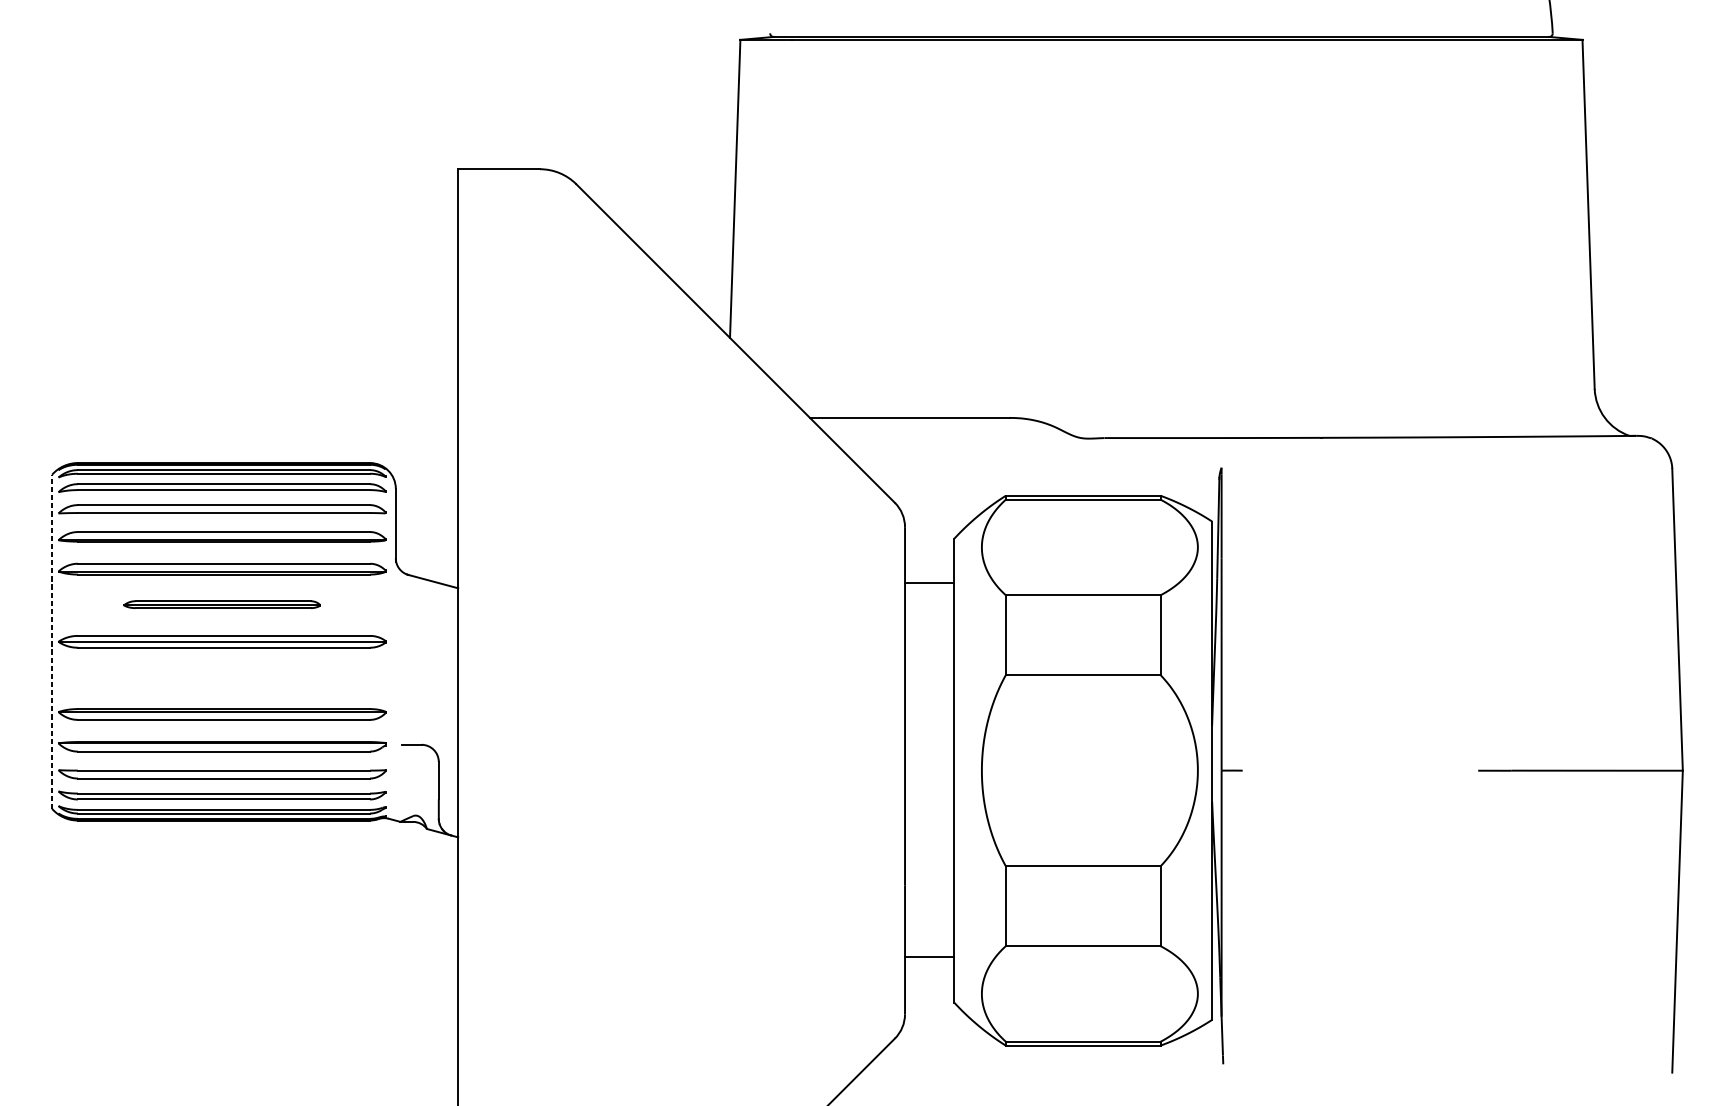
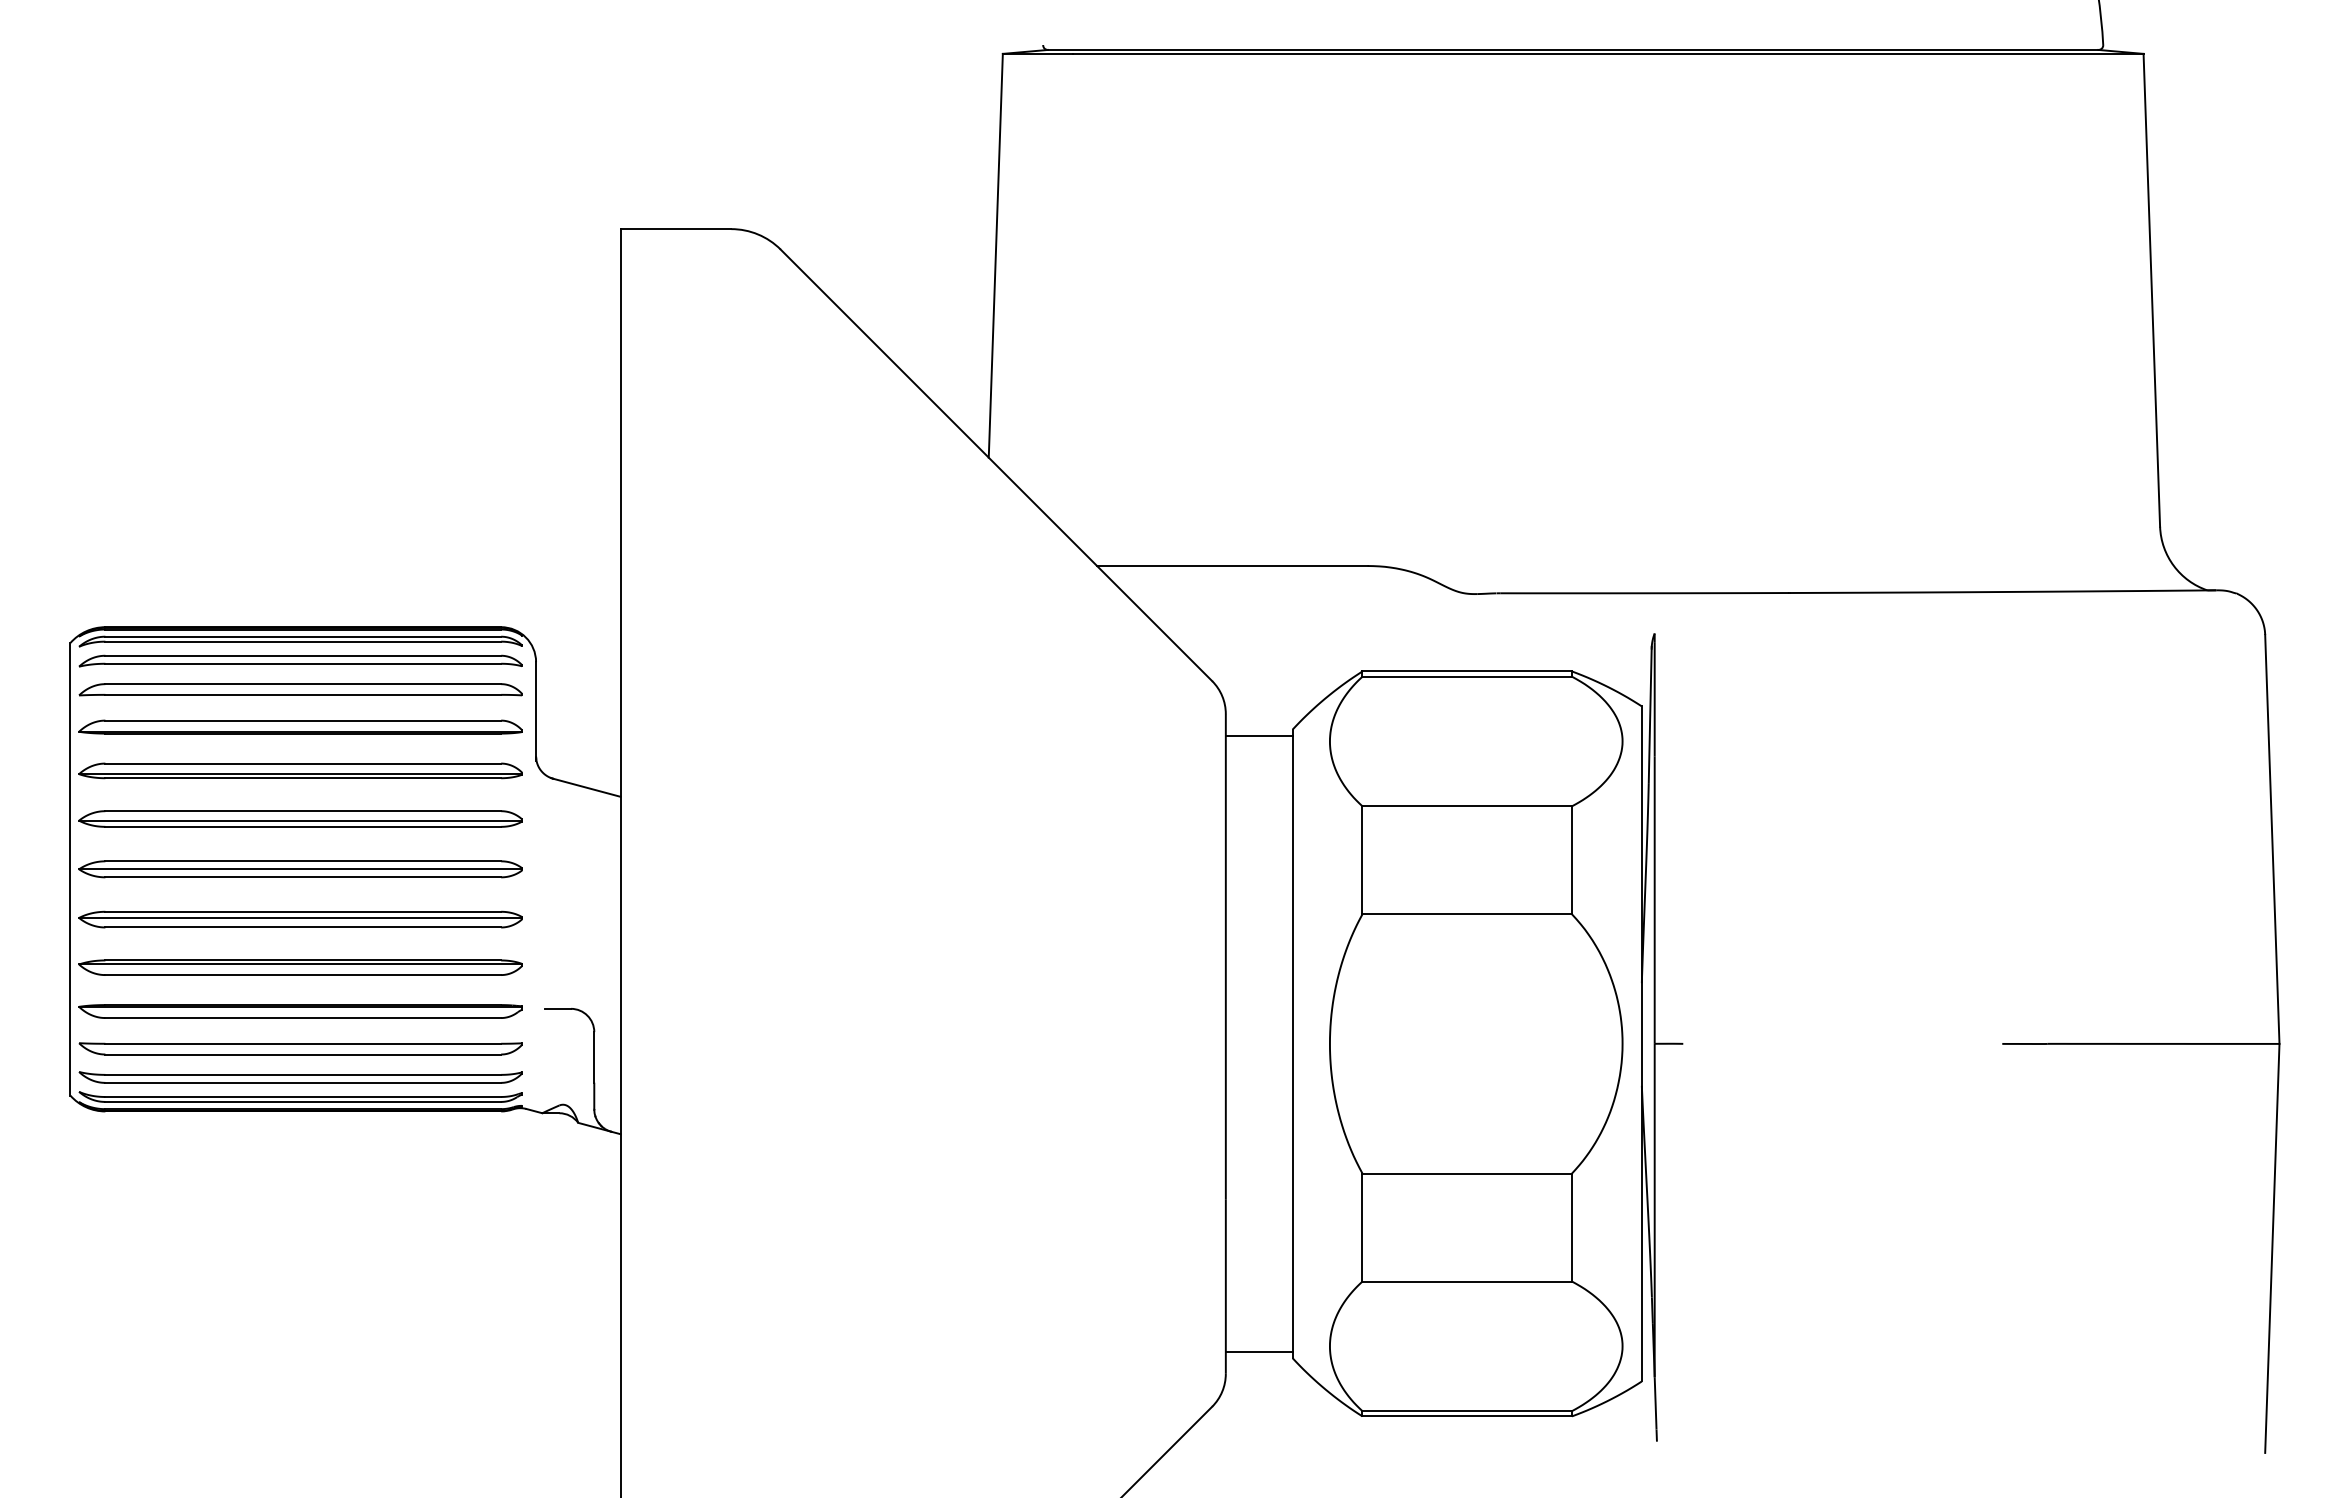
line: (929, 583) -> (1258, 736), moved
part: (221, 604) -> (300, 818), size x1.67
line: (52, 641) -> (70, 868), dashed -> solid
part: (221, 678) -> (300, 919), added
line: (929, 956) -> (1258, 1351), moved

